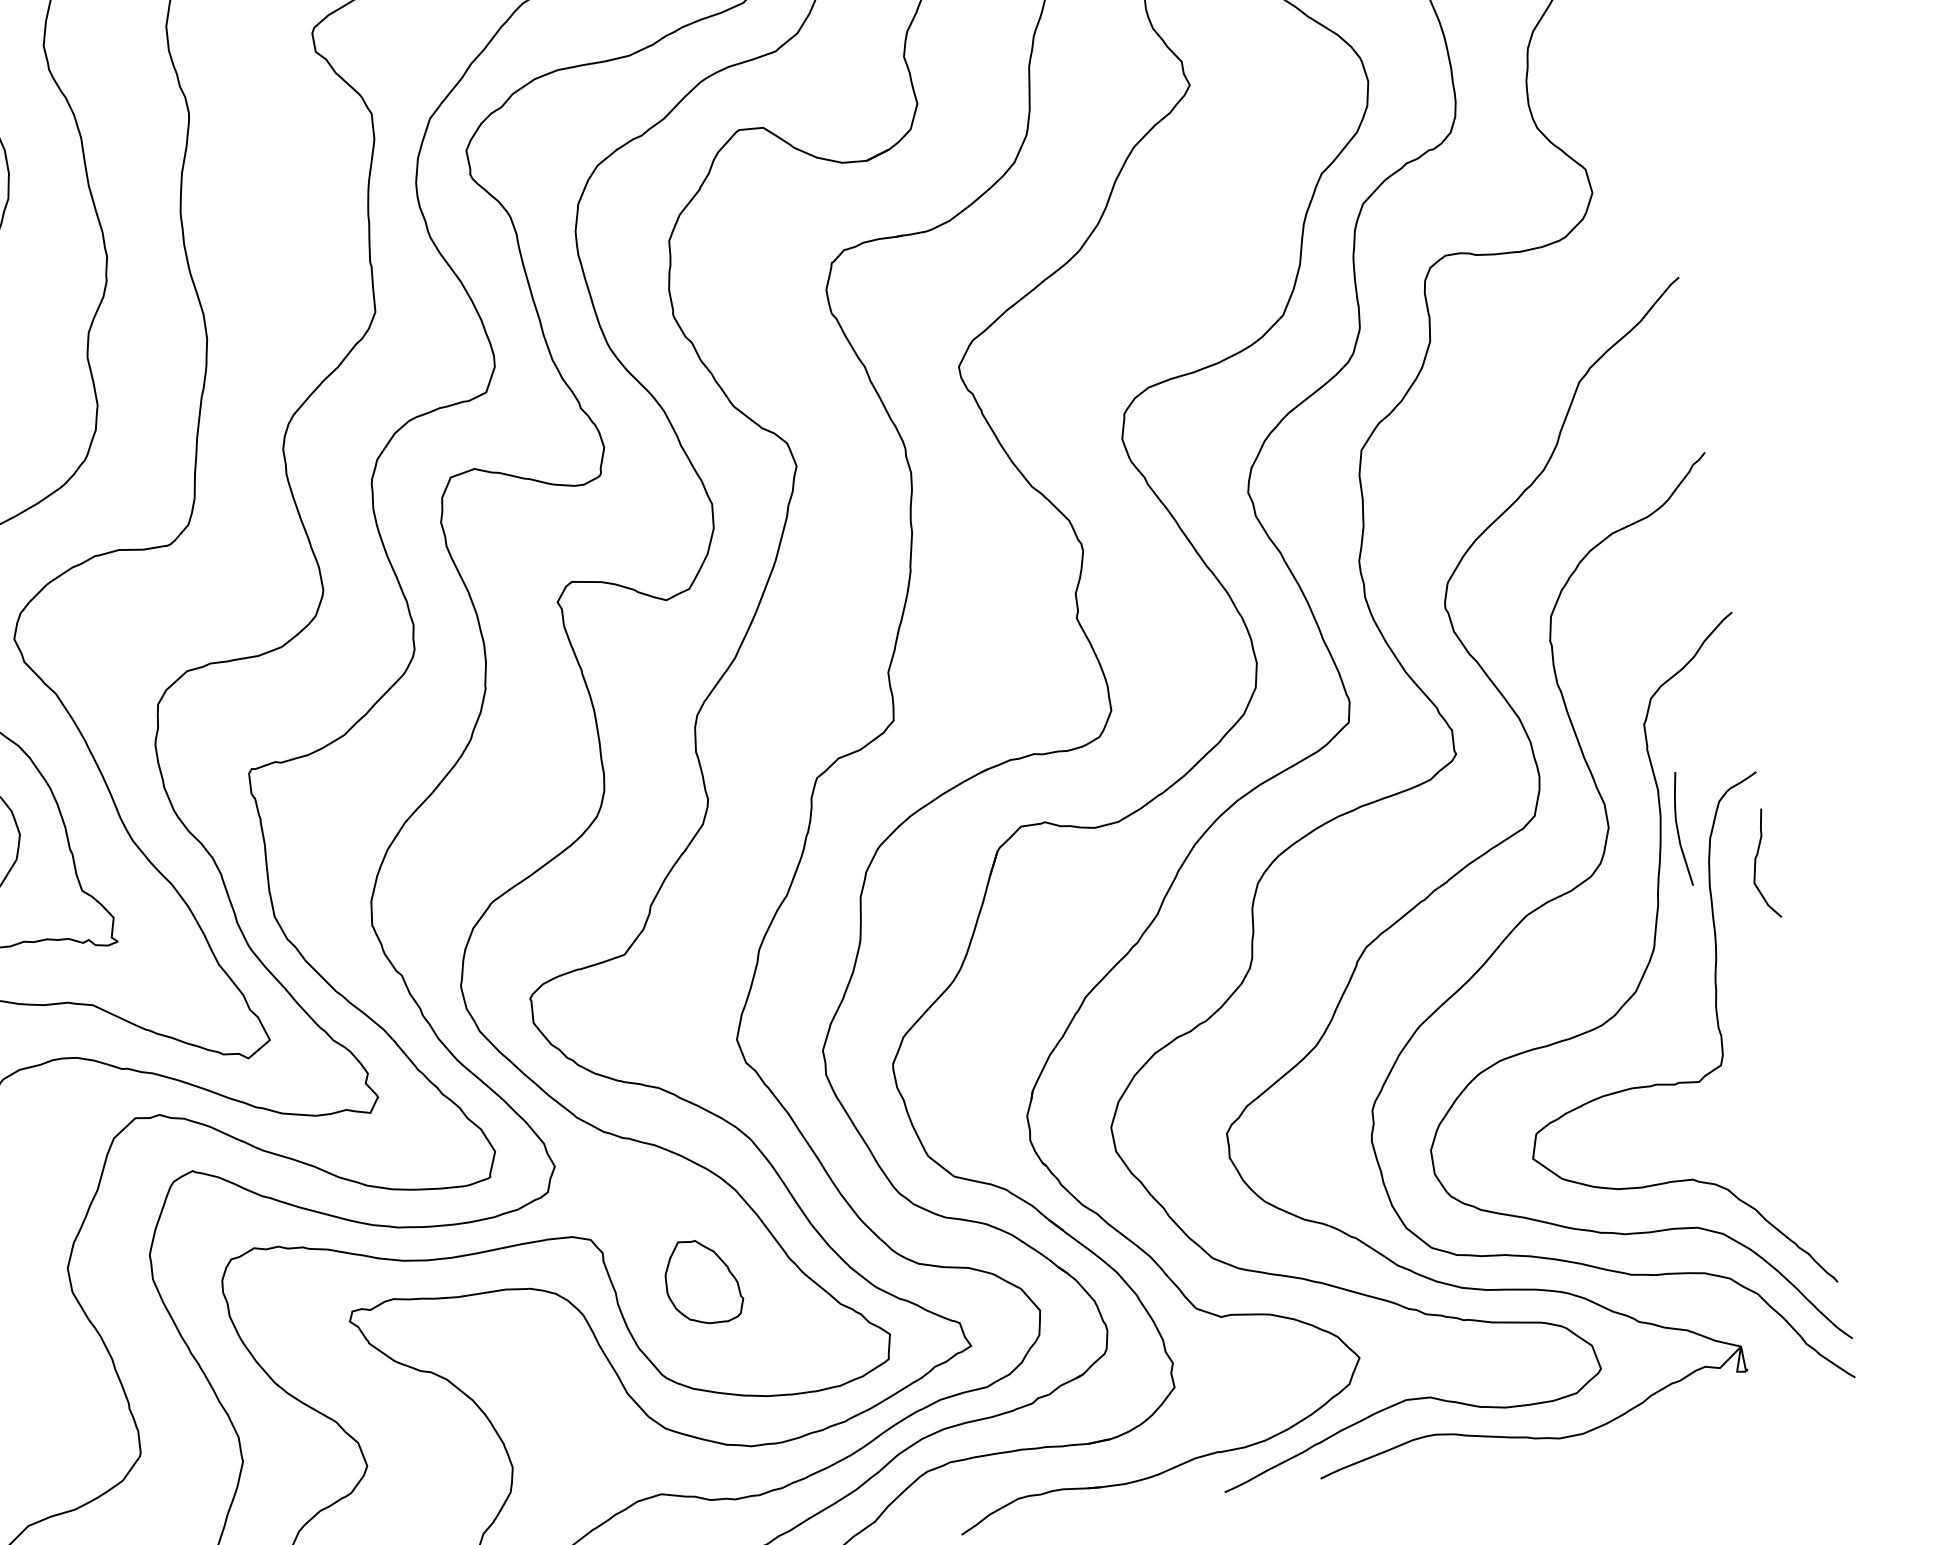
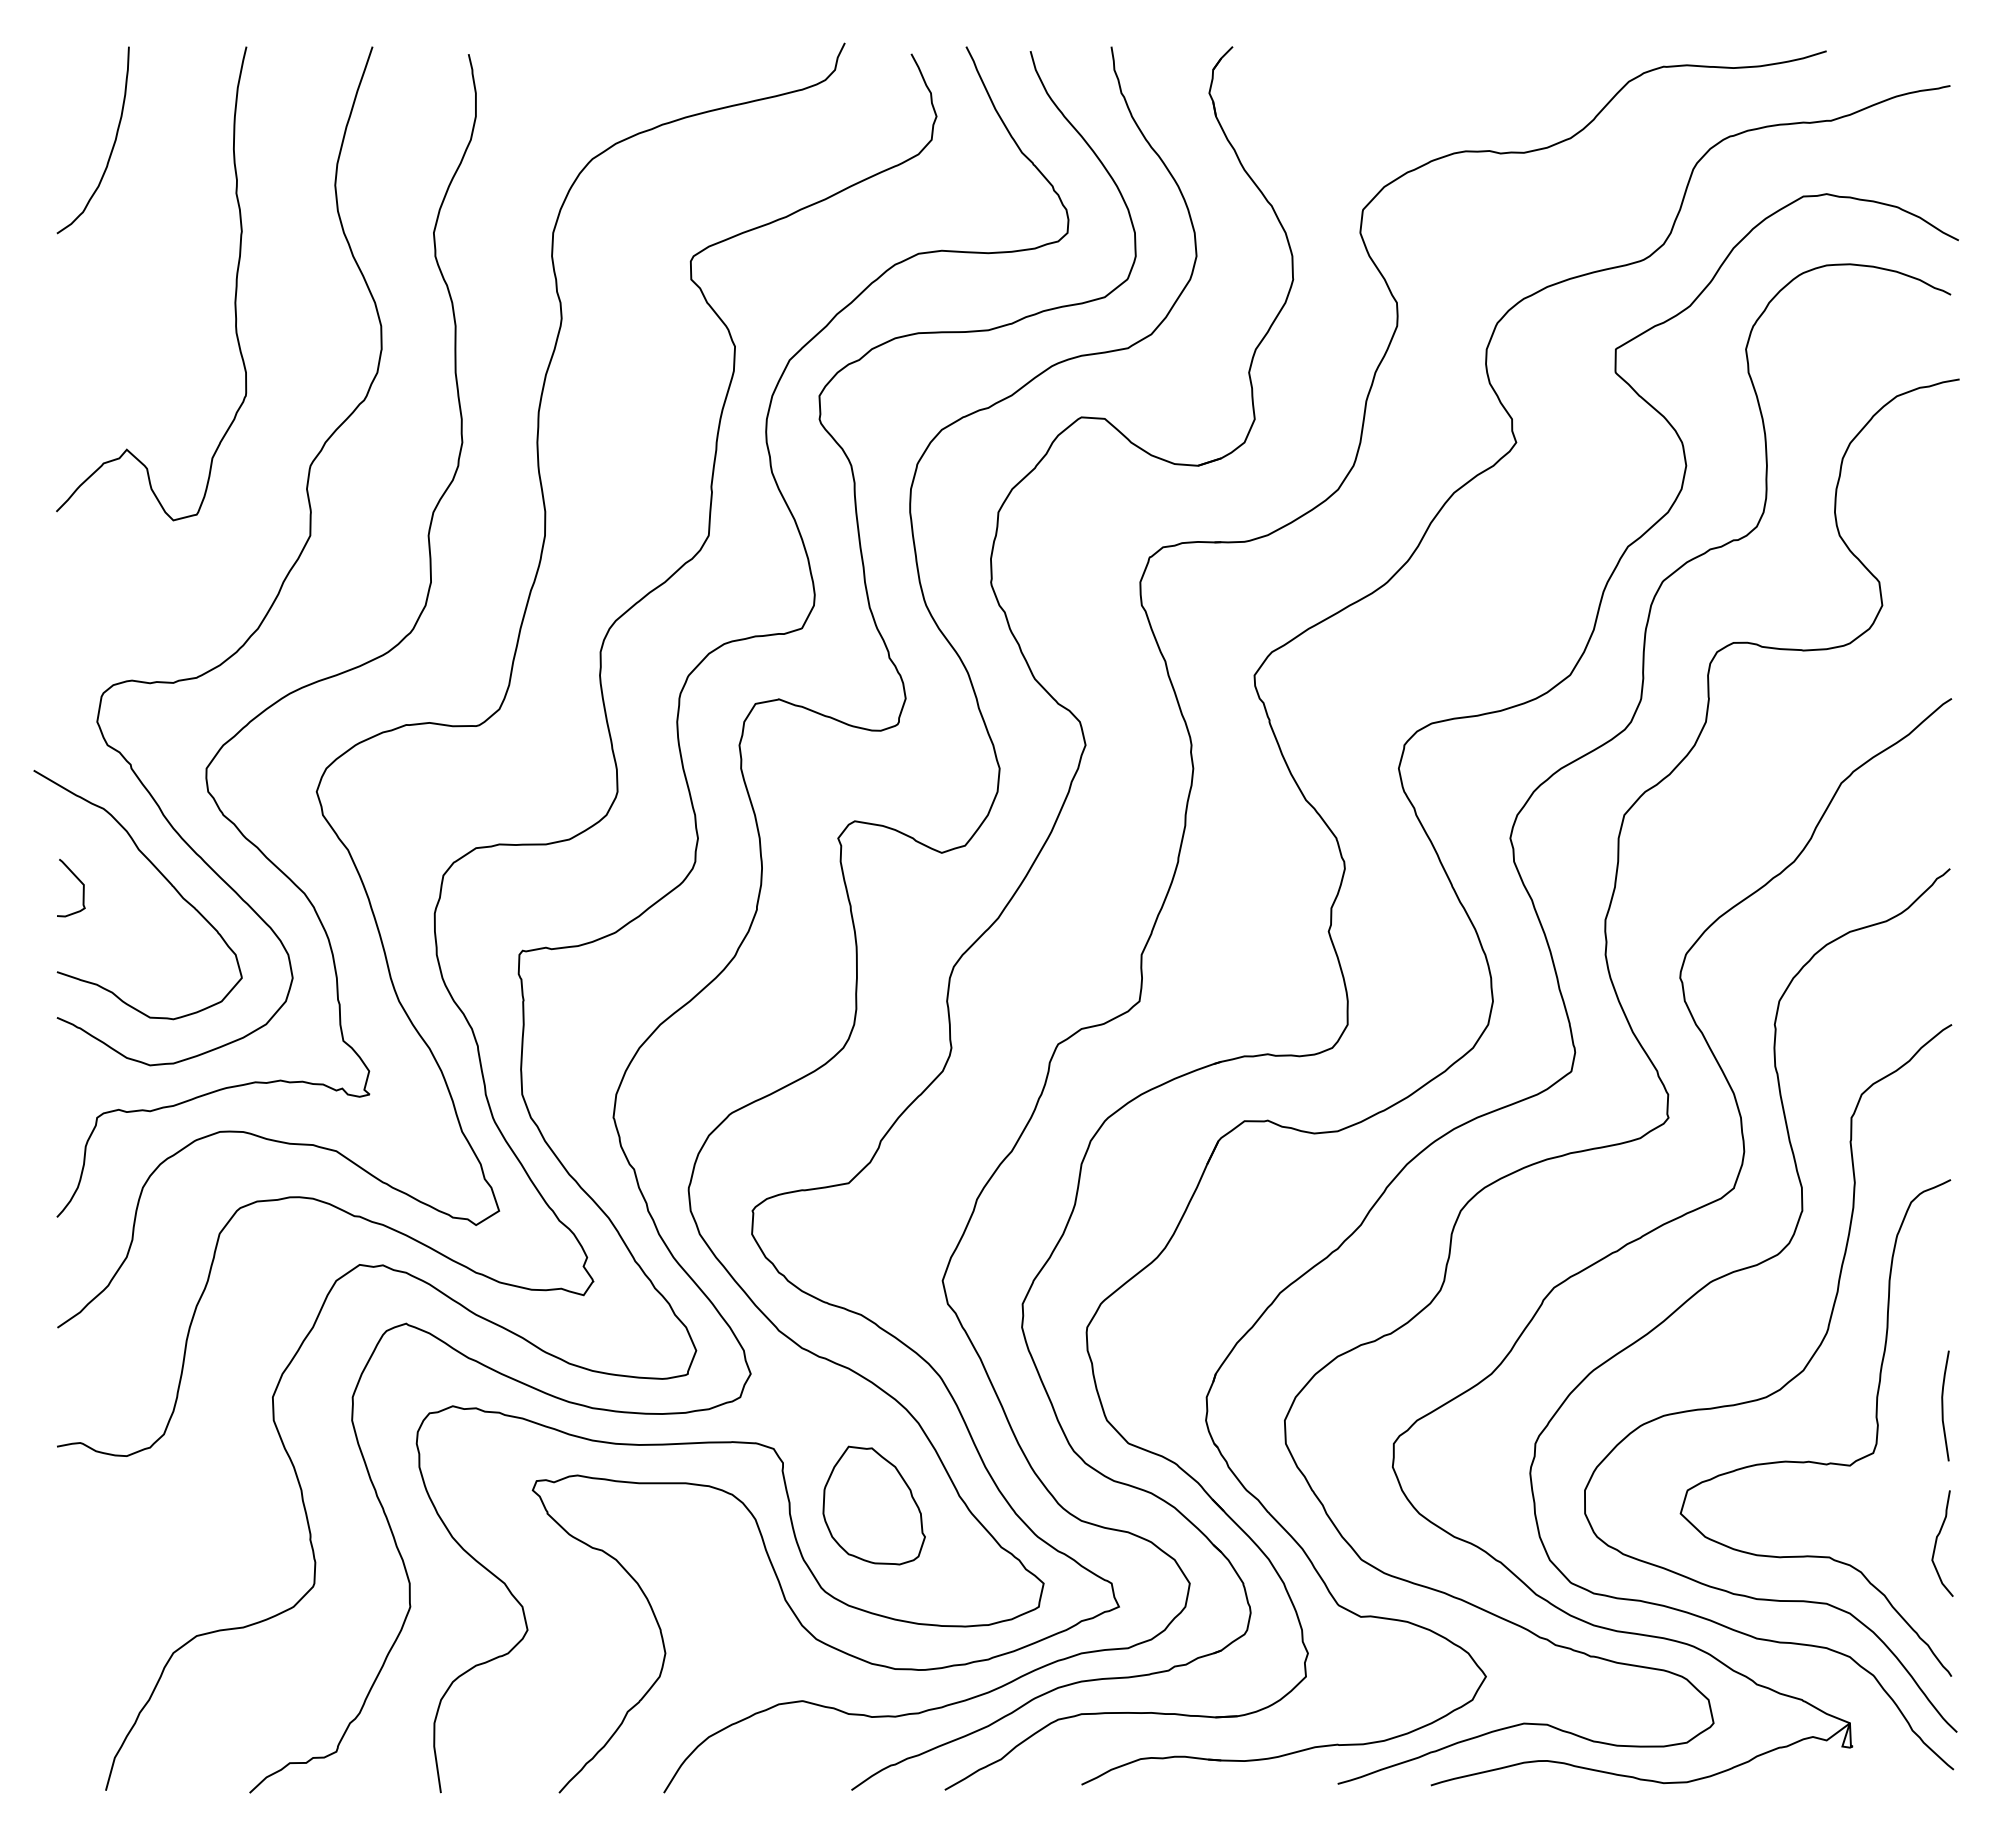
curve: (1678, 829) -> (1943, 1405), moved
curve: (1756, 862) -> (1937, 1540), moved
part: (702, 1281) -> (873, 1505), size x1.43

